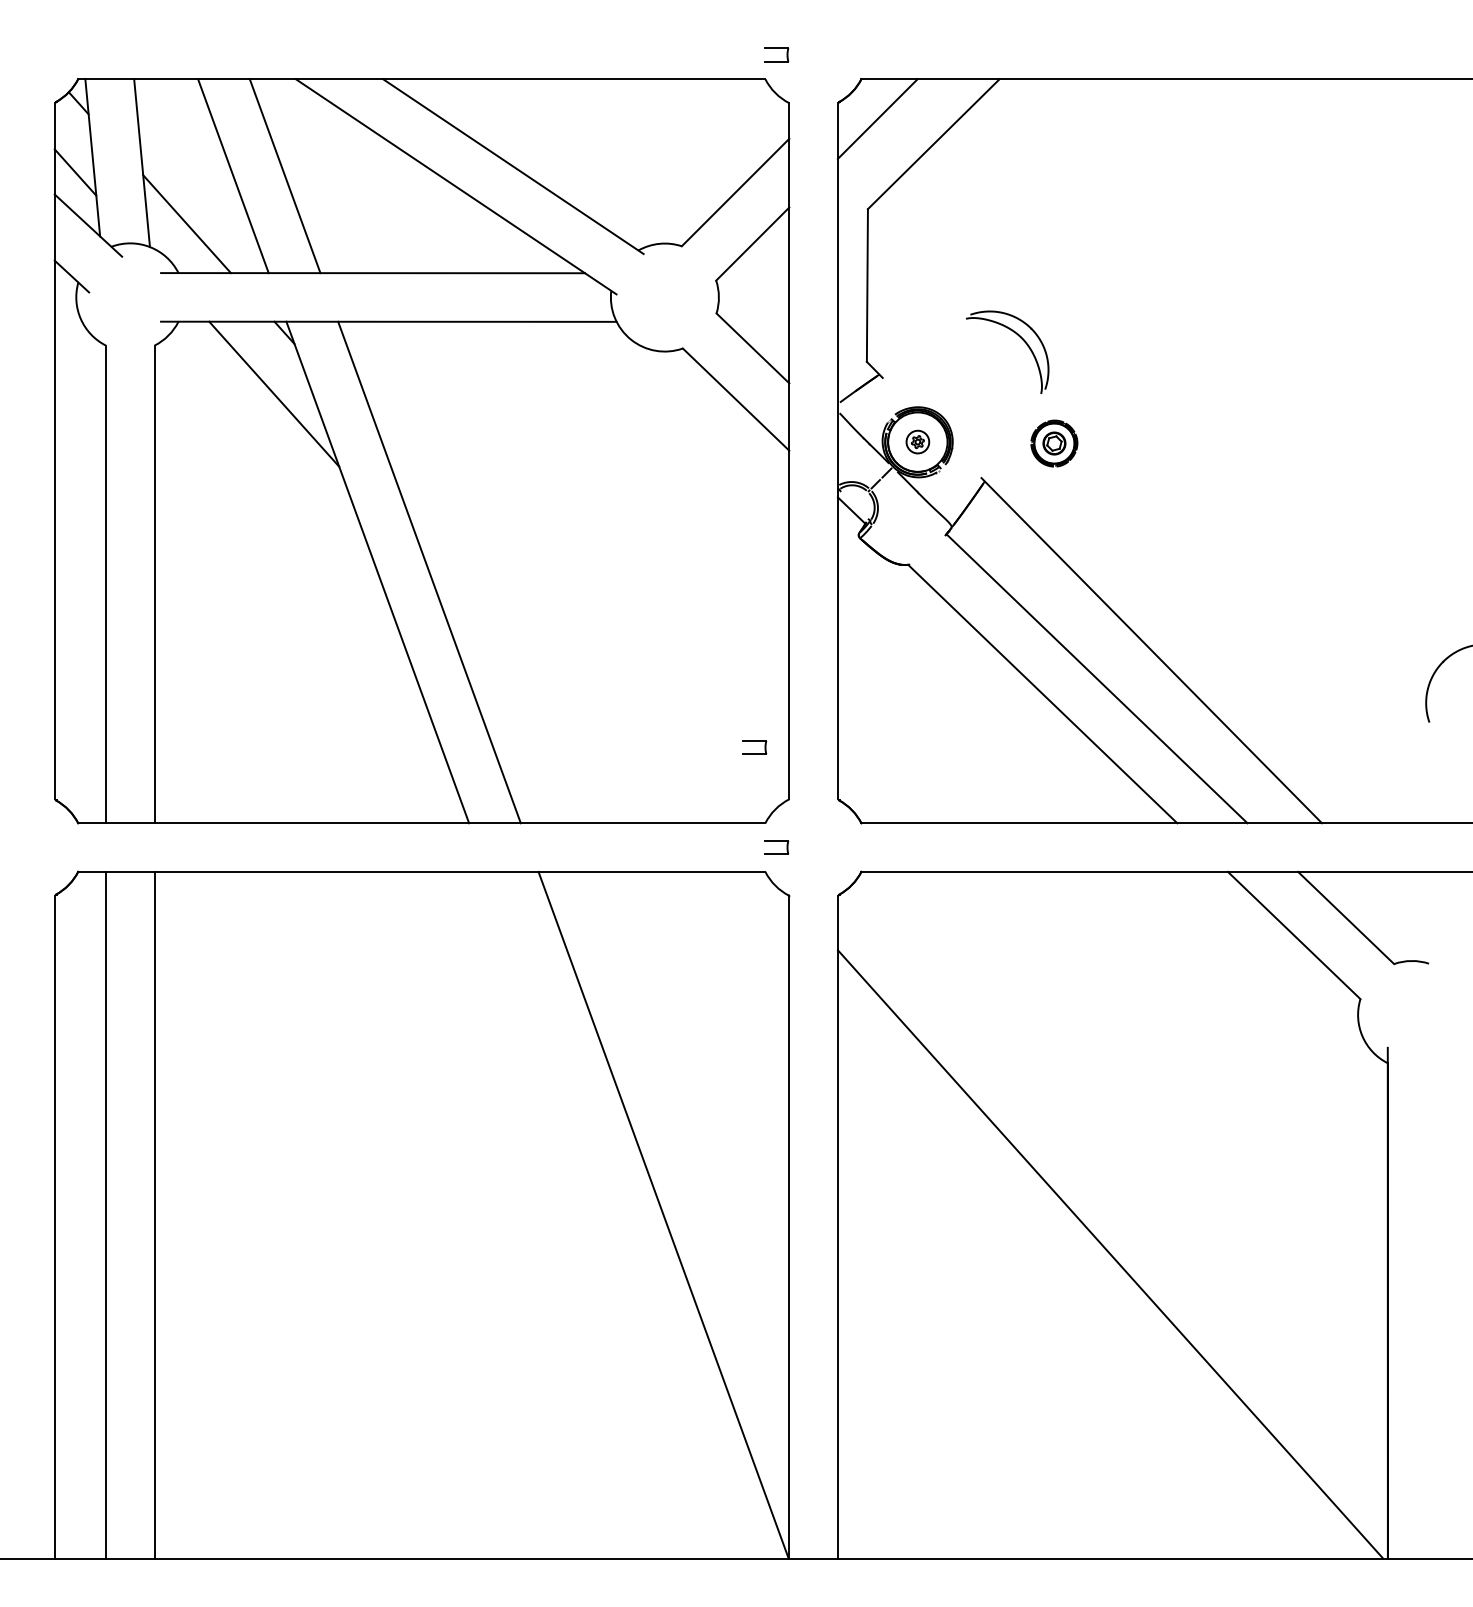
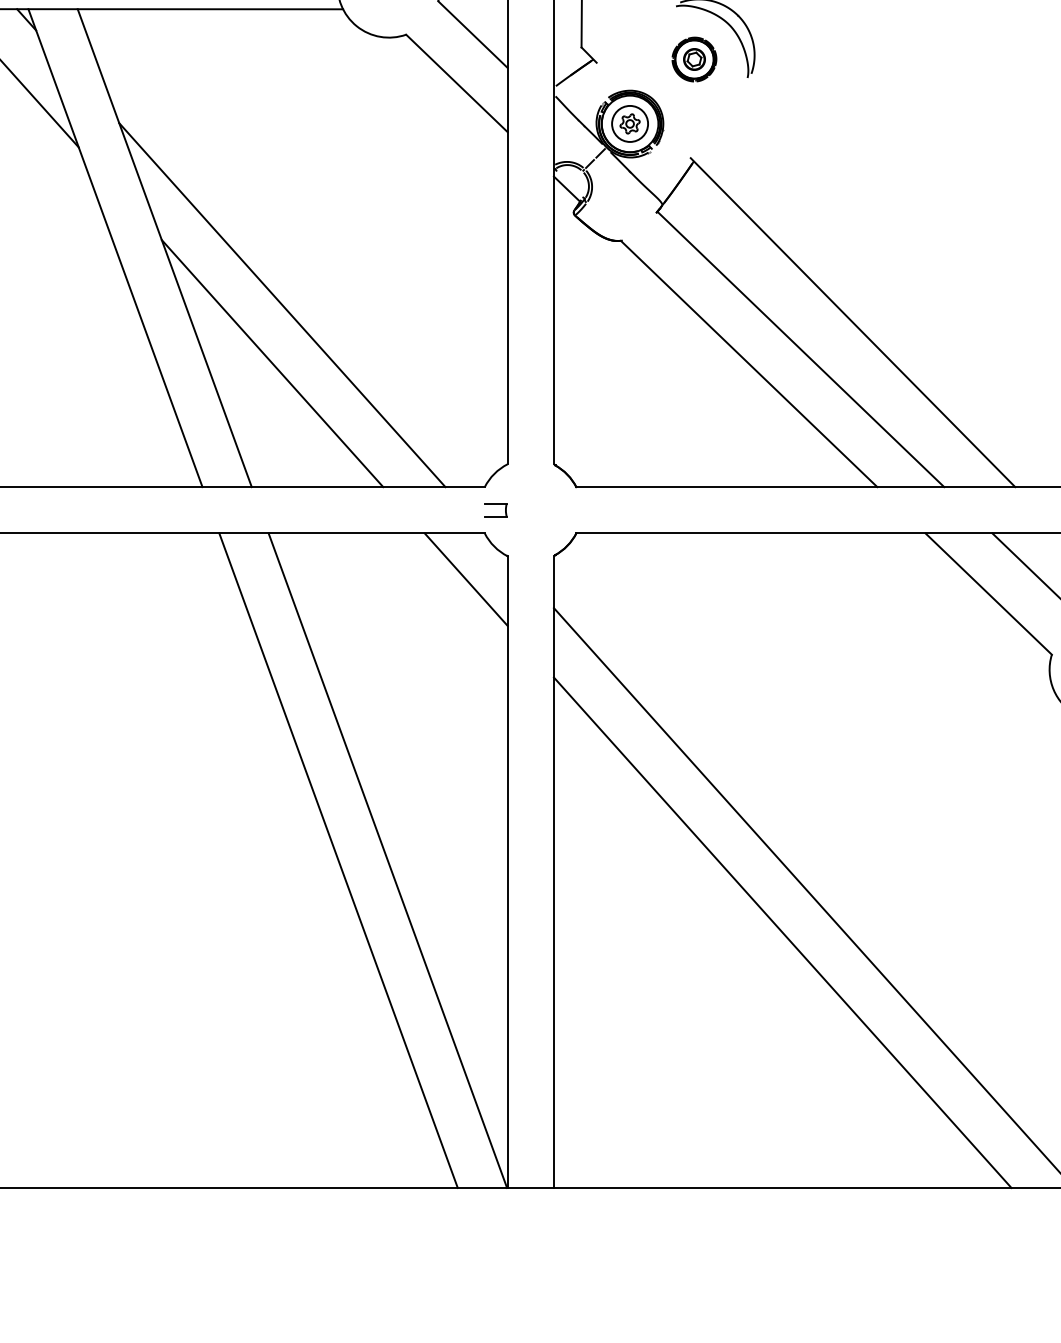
part: (917, 441) -> (629, 123), size x1.67
part: (1054, 443) -> (694, 59), moved
line: (552, 632) -> (281, 305), added
line: (542, 693) -> (272, 363), added
part: (754, 747) -> (474, 414), removed
line: (745, 919) -> (465, 578), added
line: (611, 1214) -> (338, 859), added
line: (1077, 1290) -> (782, 932), added

